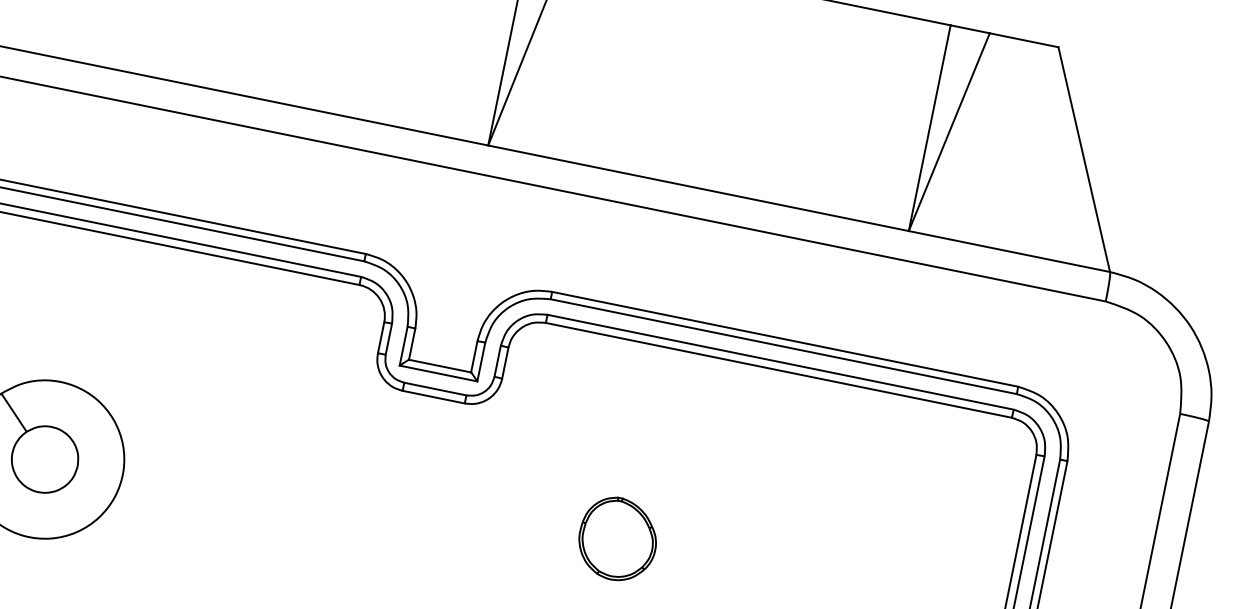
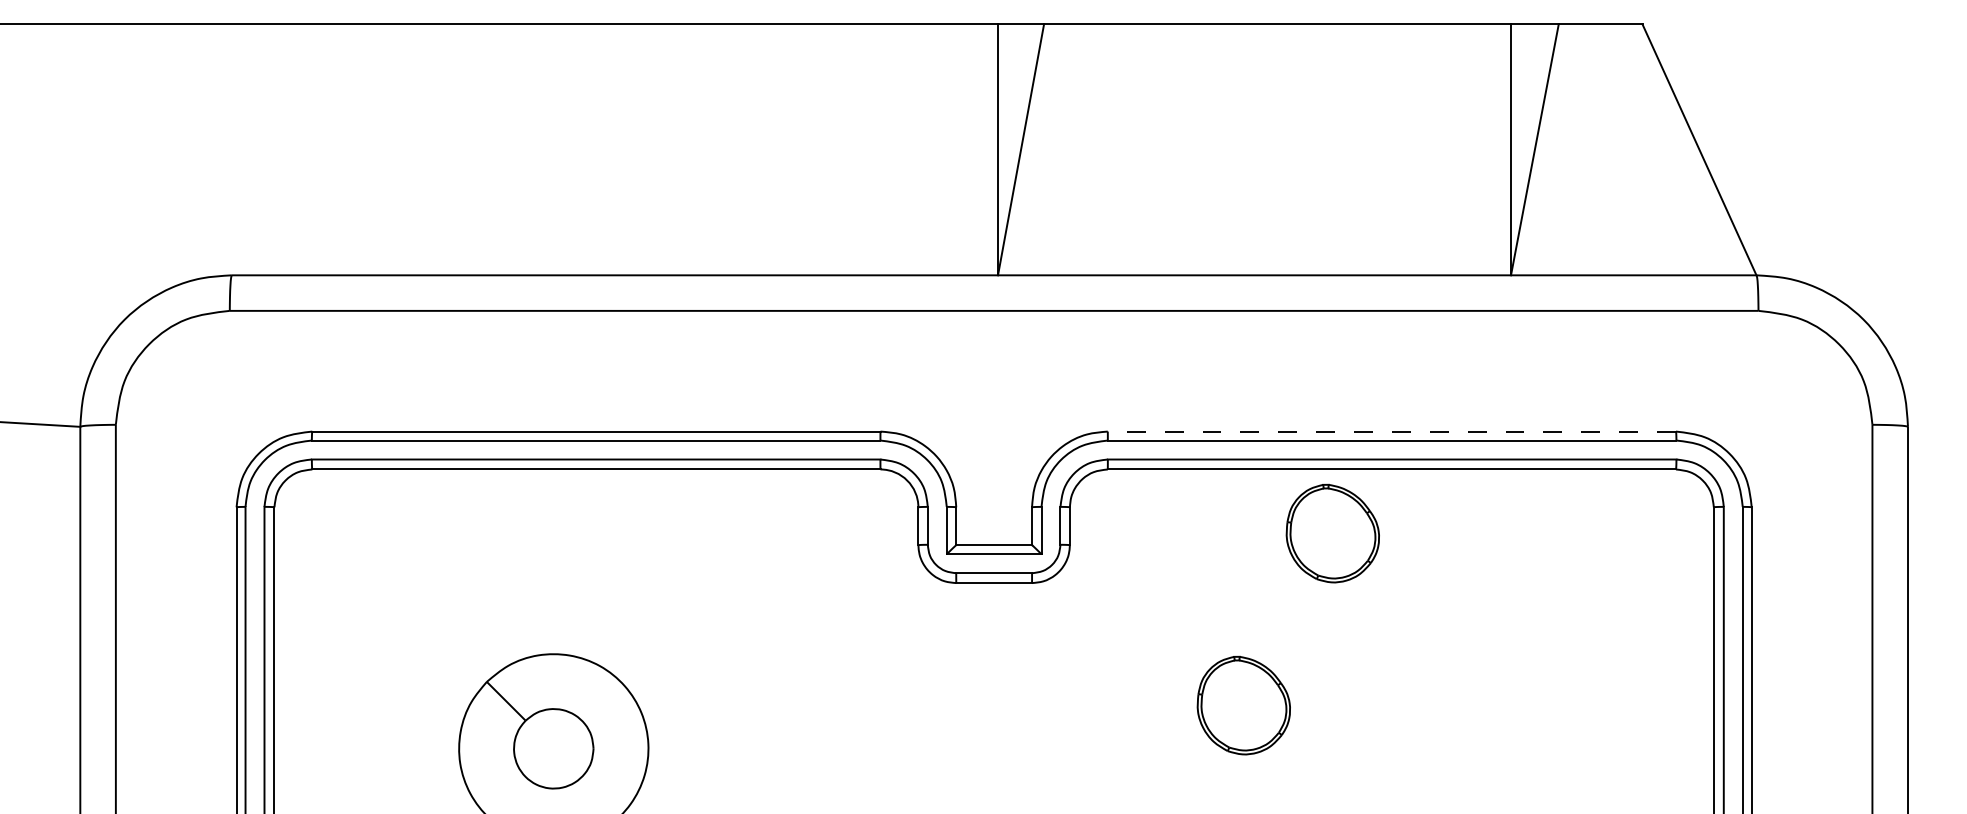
line: (784, 339) -> (1391, 431), solid -> dashed
part: (719, 412) -> (1332, 533), added

